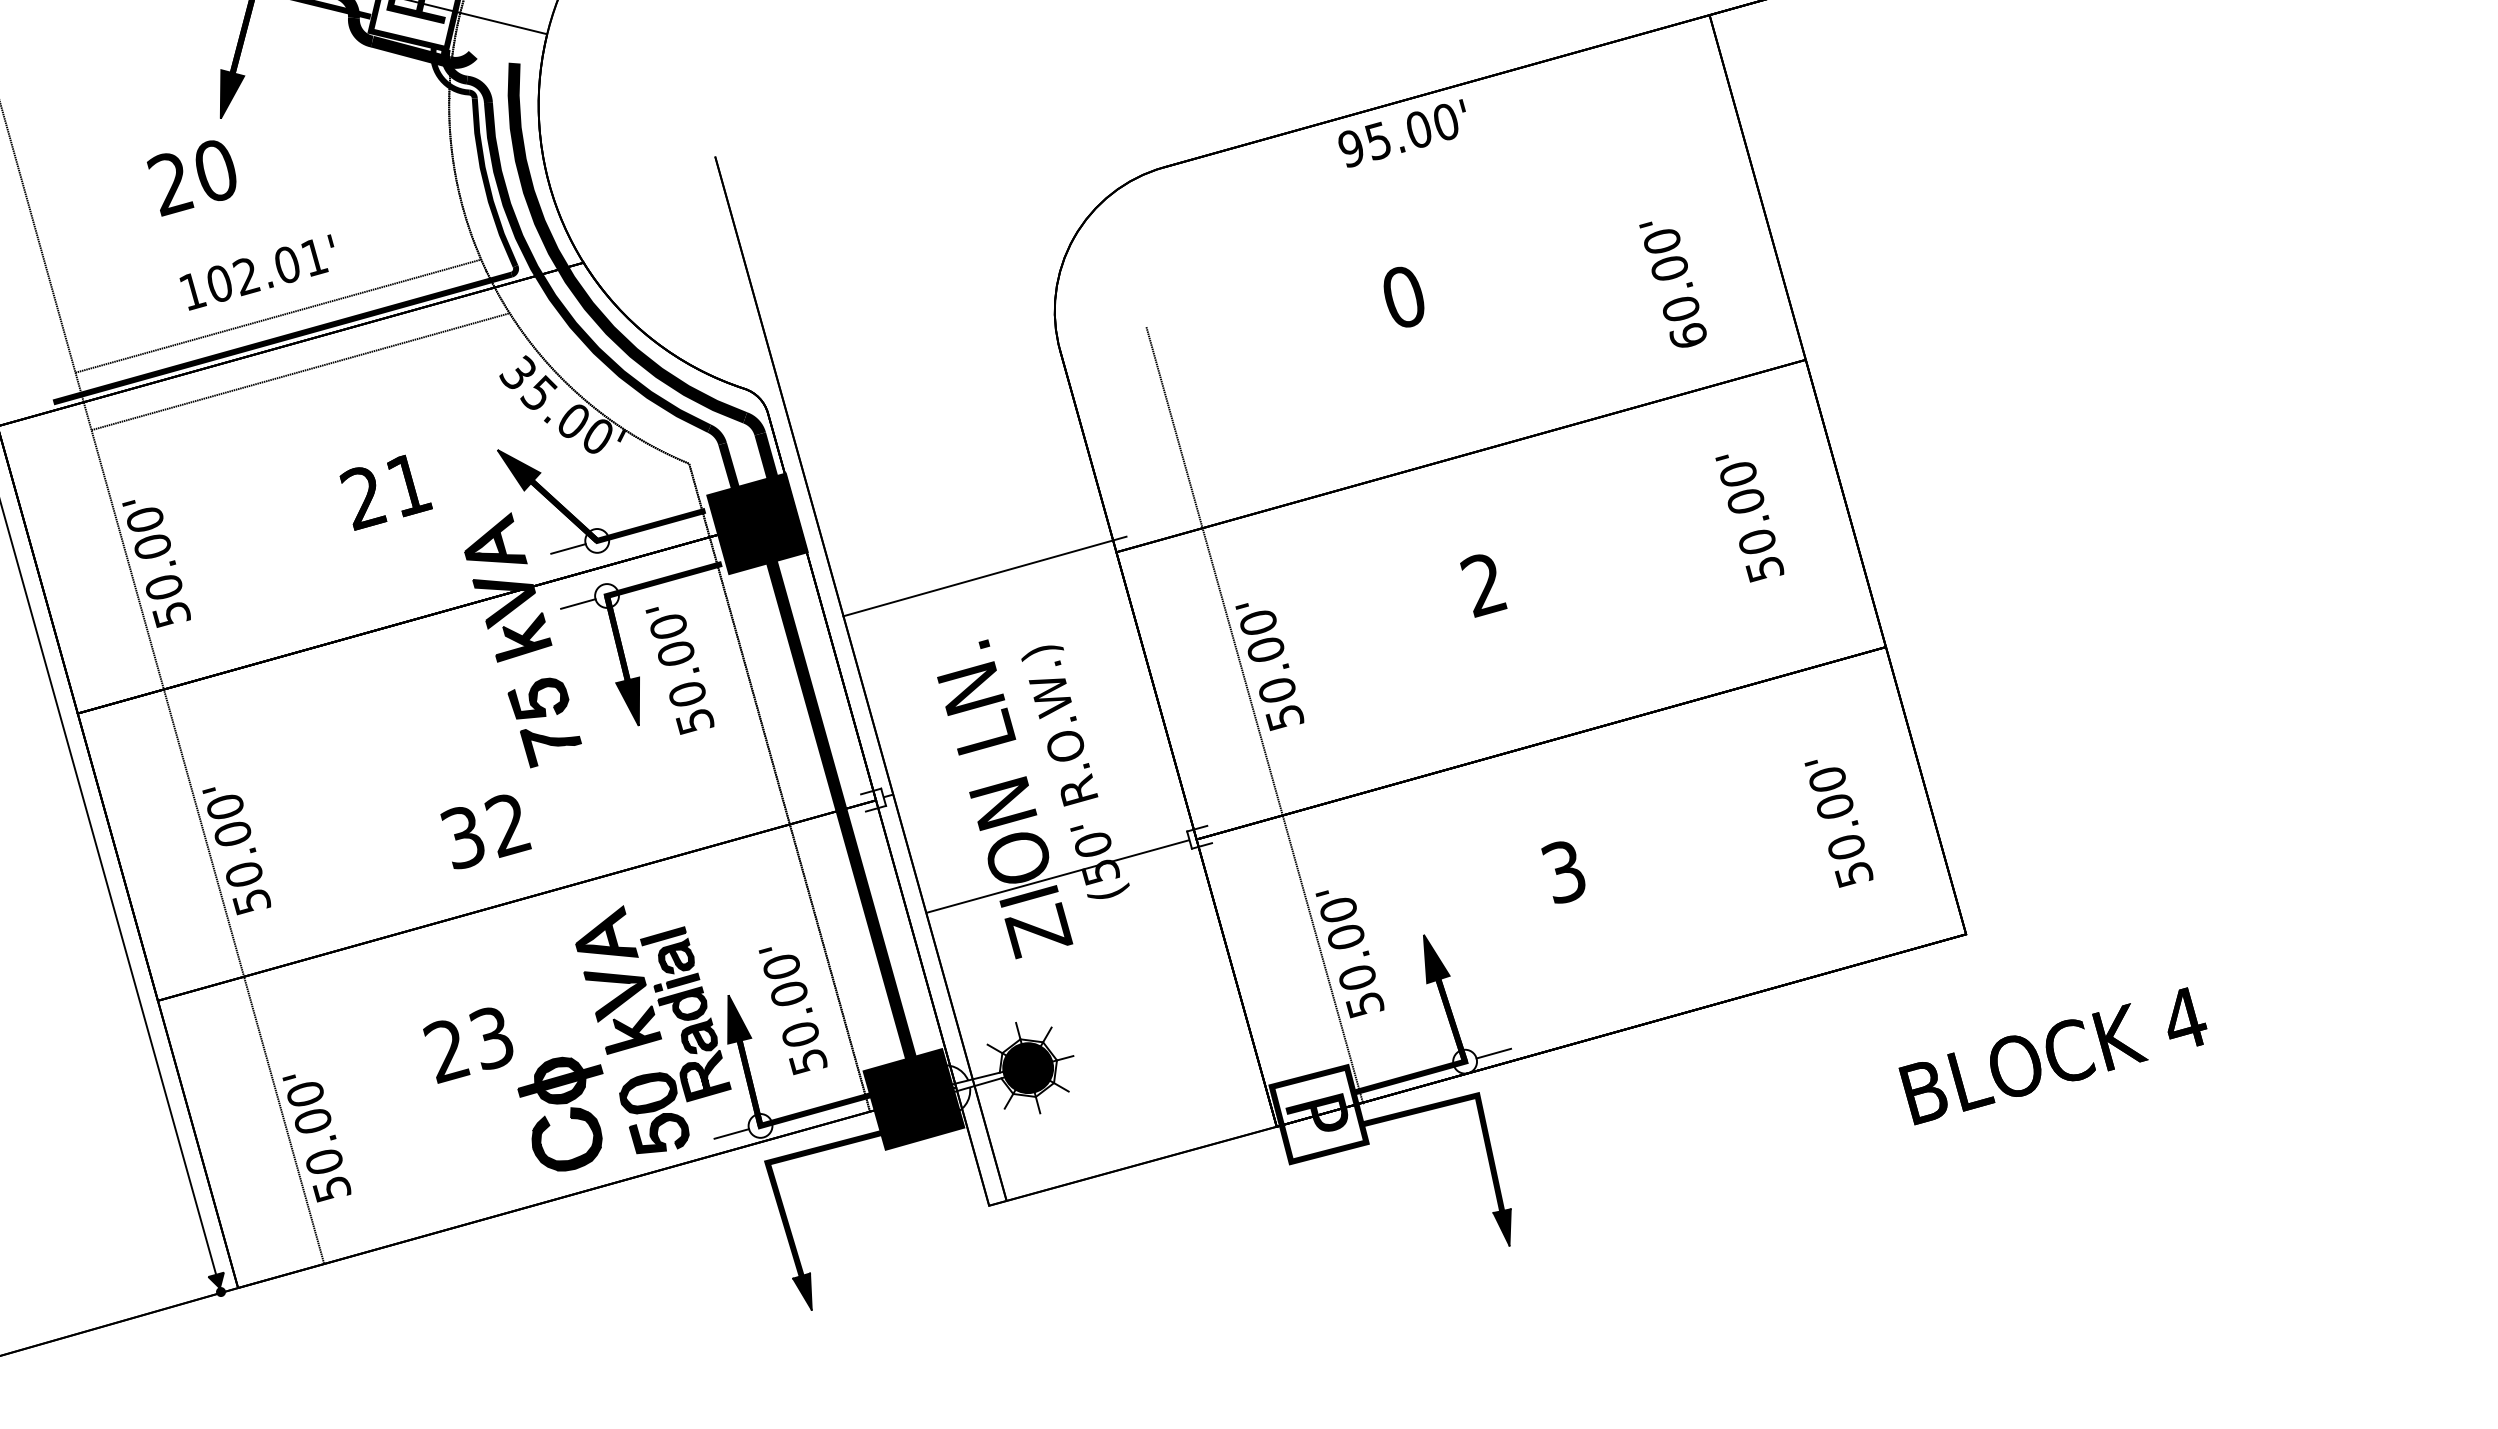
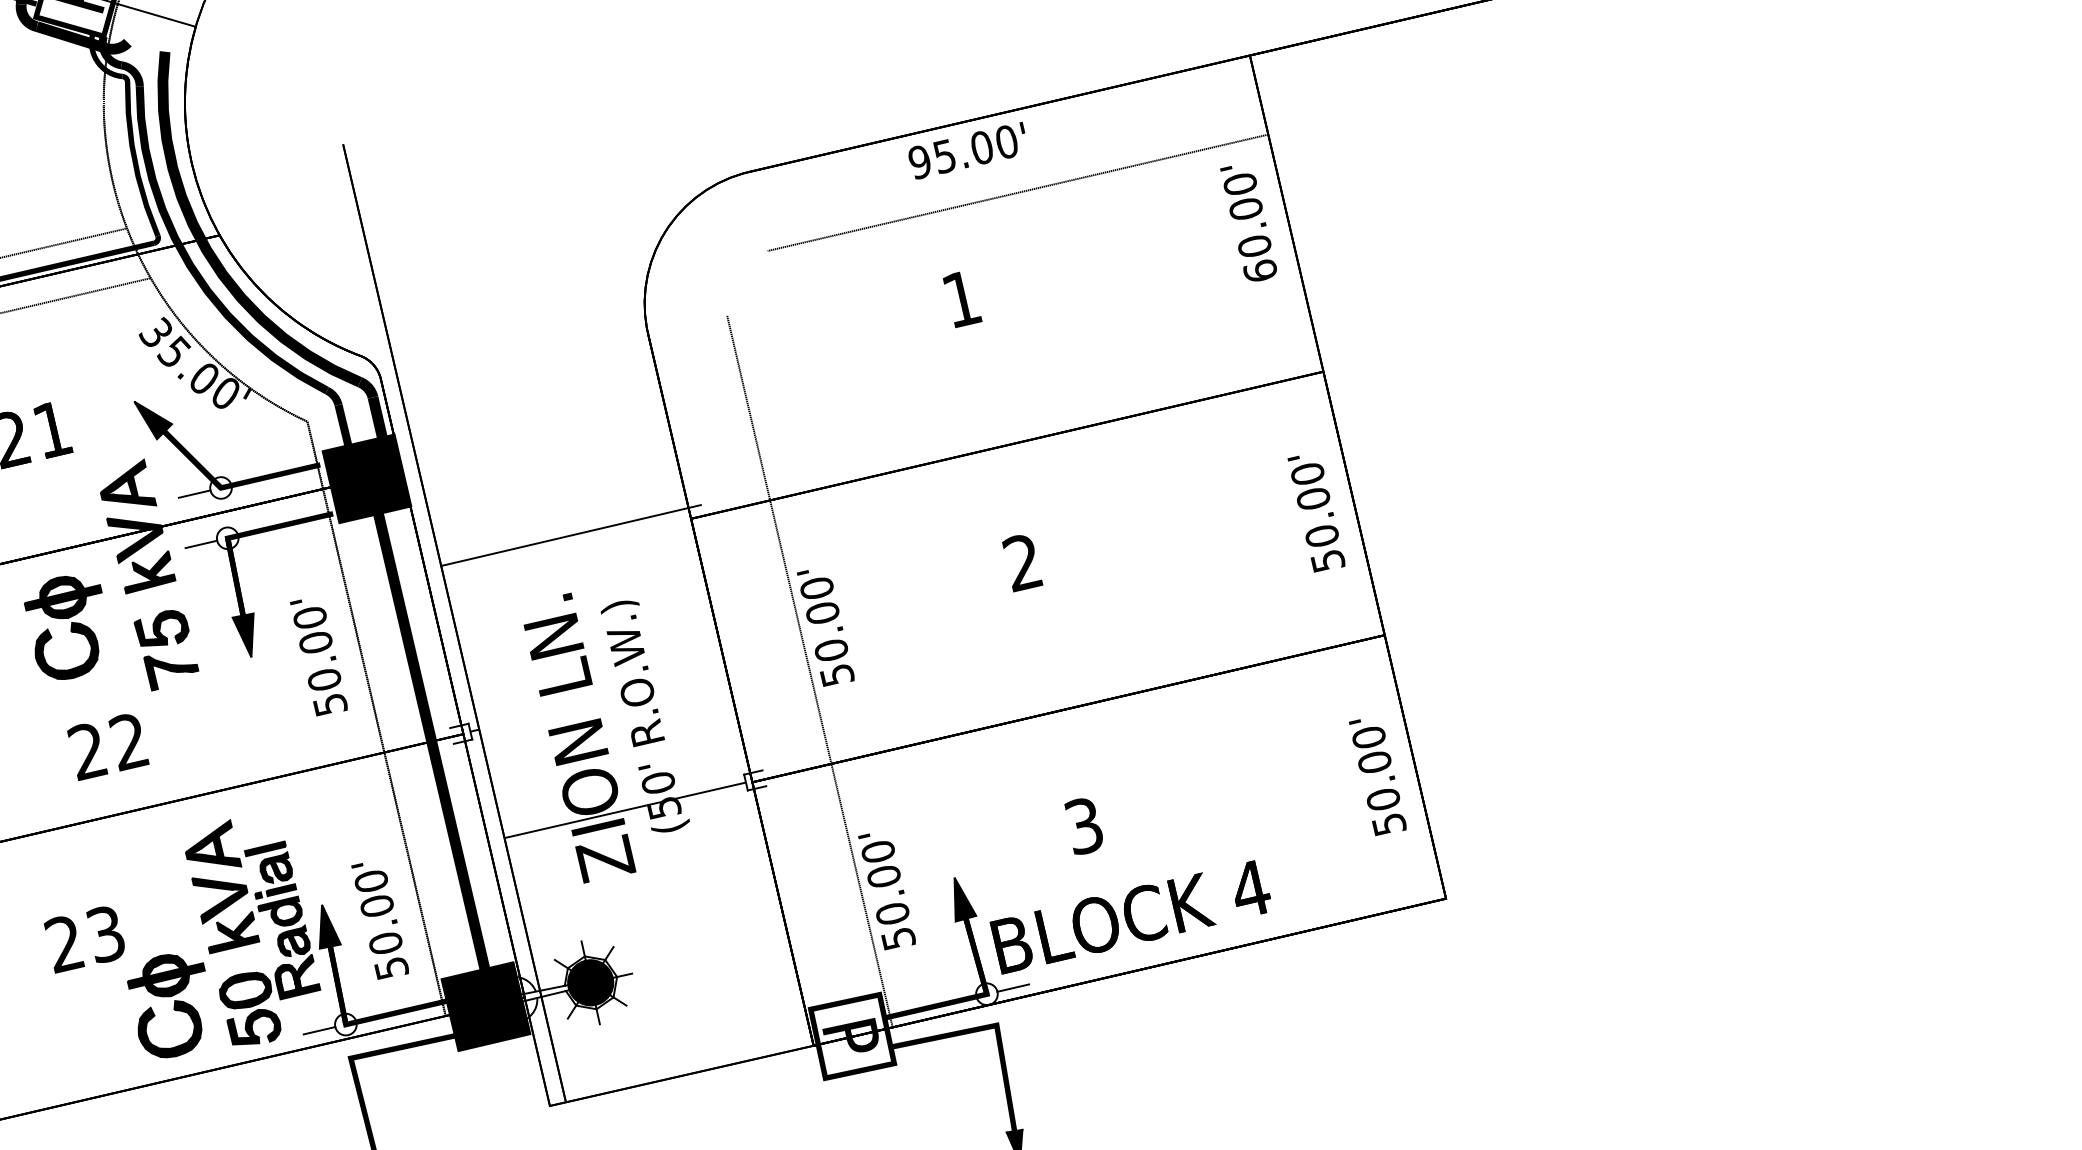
line: (1460, 177) -> (1017, 192), added
text: (1672, 284) -> (1247, 223), moved
text: (1404, 297) -> (962, 299), 0 -> 1
text: (1749, 518) -> (1316, 514), moved
text: (679, 670) -> (318, 658), moved
part: (428, 692) -> (62, 618), added
text: (1838, 823) -> (1377, 777), moved
text: (462, 838) -> (87, 752), 32 -> 22
text: (2052, 1056) -> (1129, 917), moved

